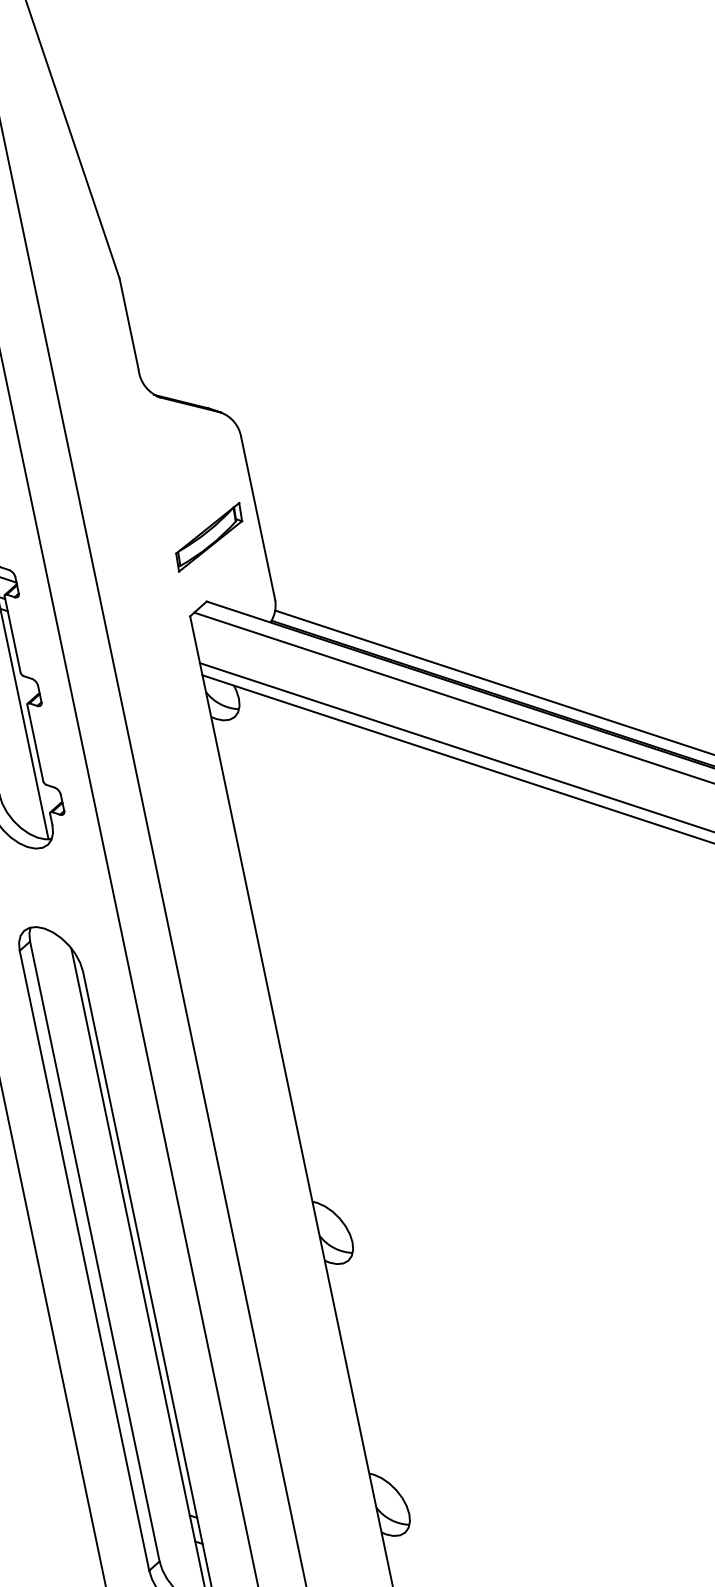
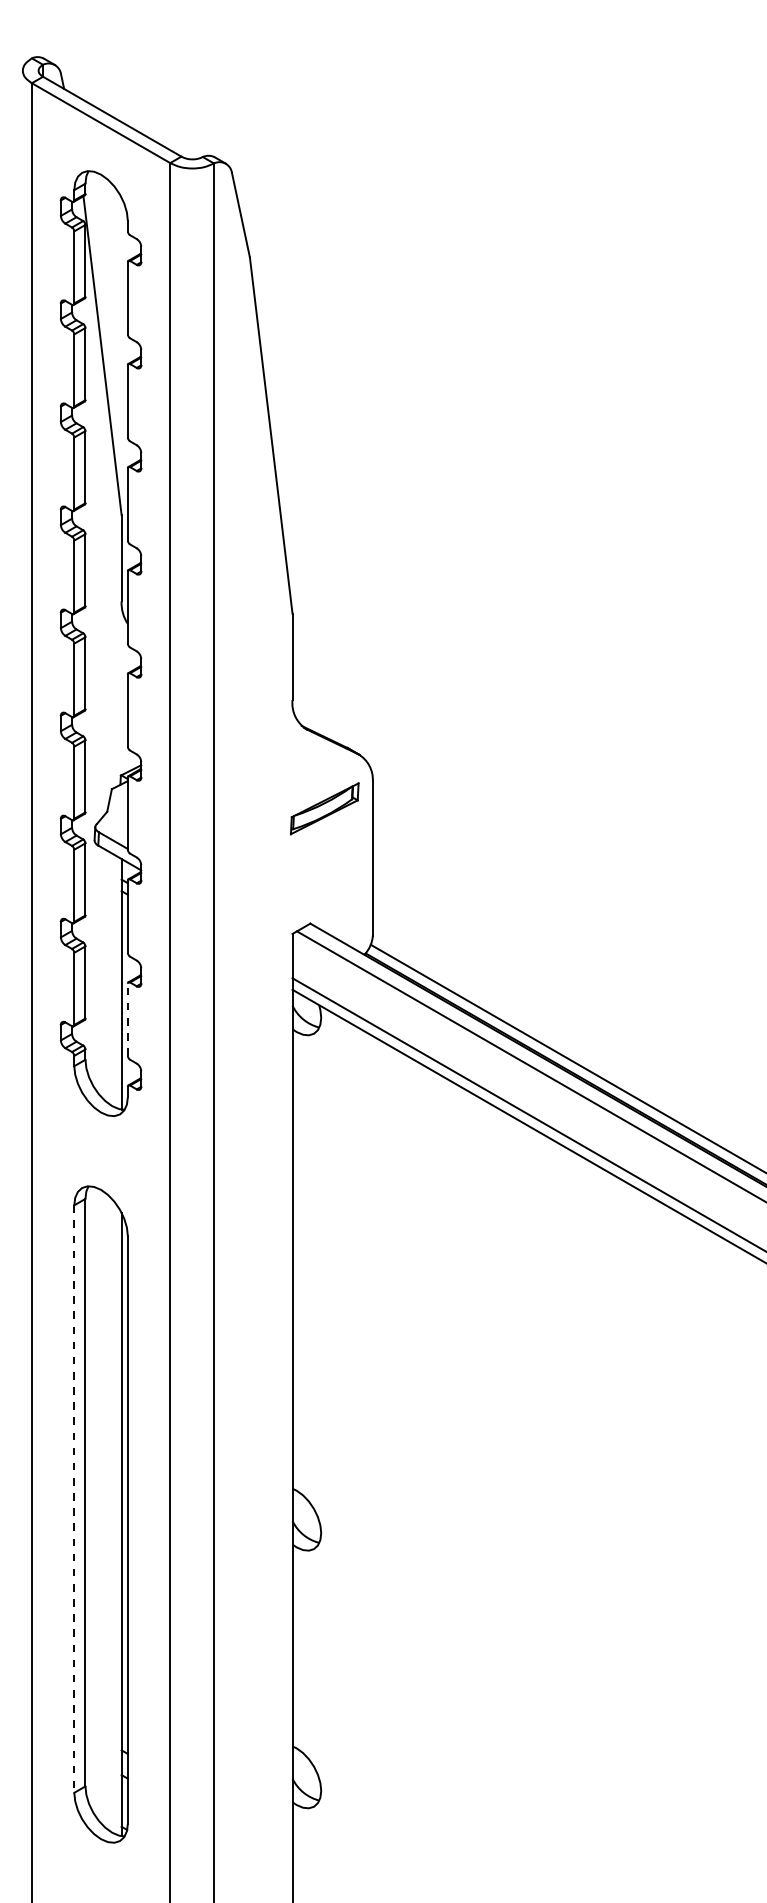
part: (208, 537) -> (324, 808), moved
line: (34, 743) -> (127, 1019), solid -> dashed
line: (84, 1261) -> (74, 1499), solid -> dashed

